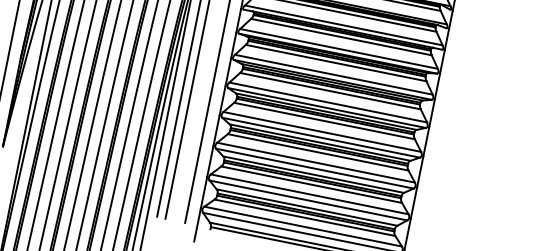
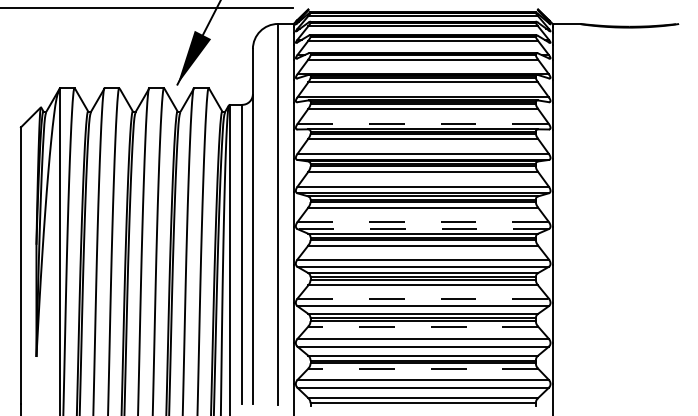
line: (343, 25) -> (423, 124), solid -> dashed
line: (328, 102) -> (423, 222), solid -> dashed
line: (327, 108) -> (423, 229), solid -> dashed
line: (316, 162) -> (423, 298), solid -> dashed
line: (311, 184) -> (423, 326), solid -> dashed
line: (305, 217) -> (423, 368), solid -> dashed

